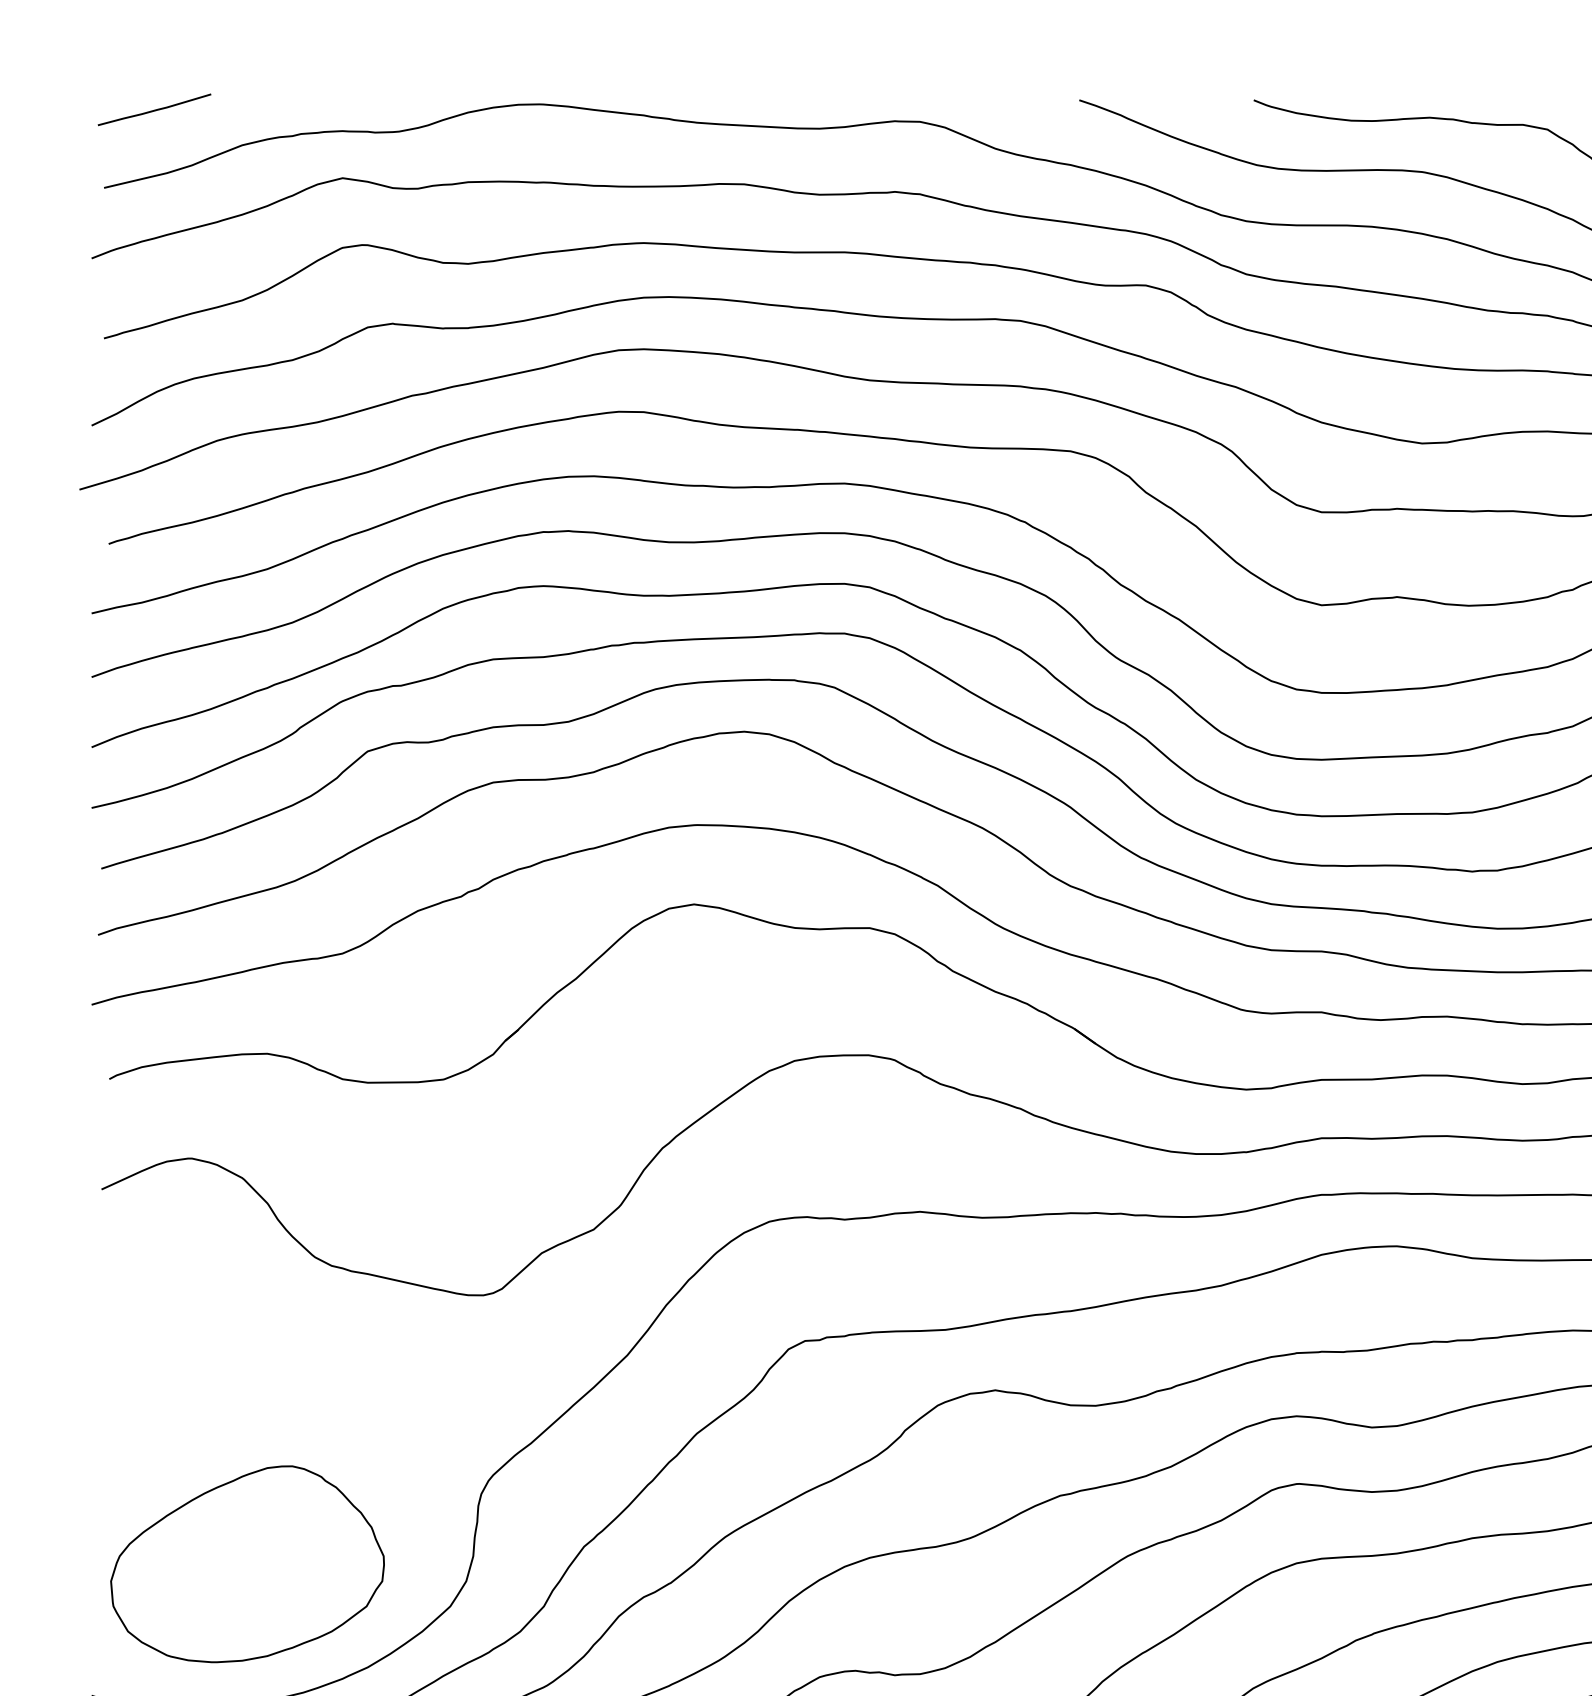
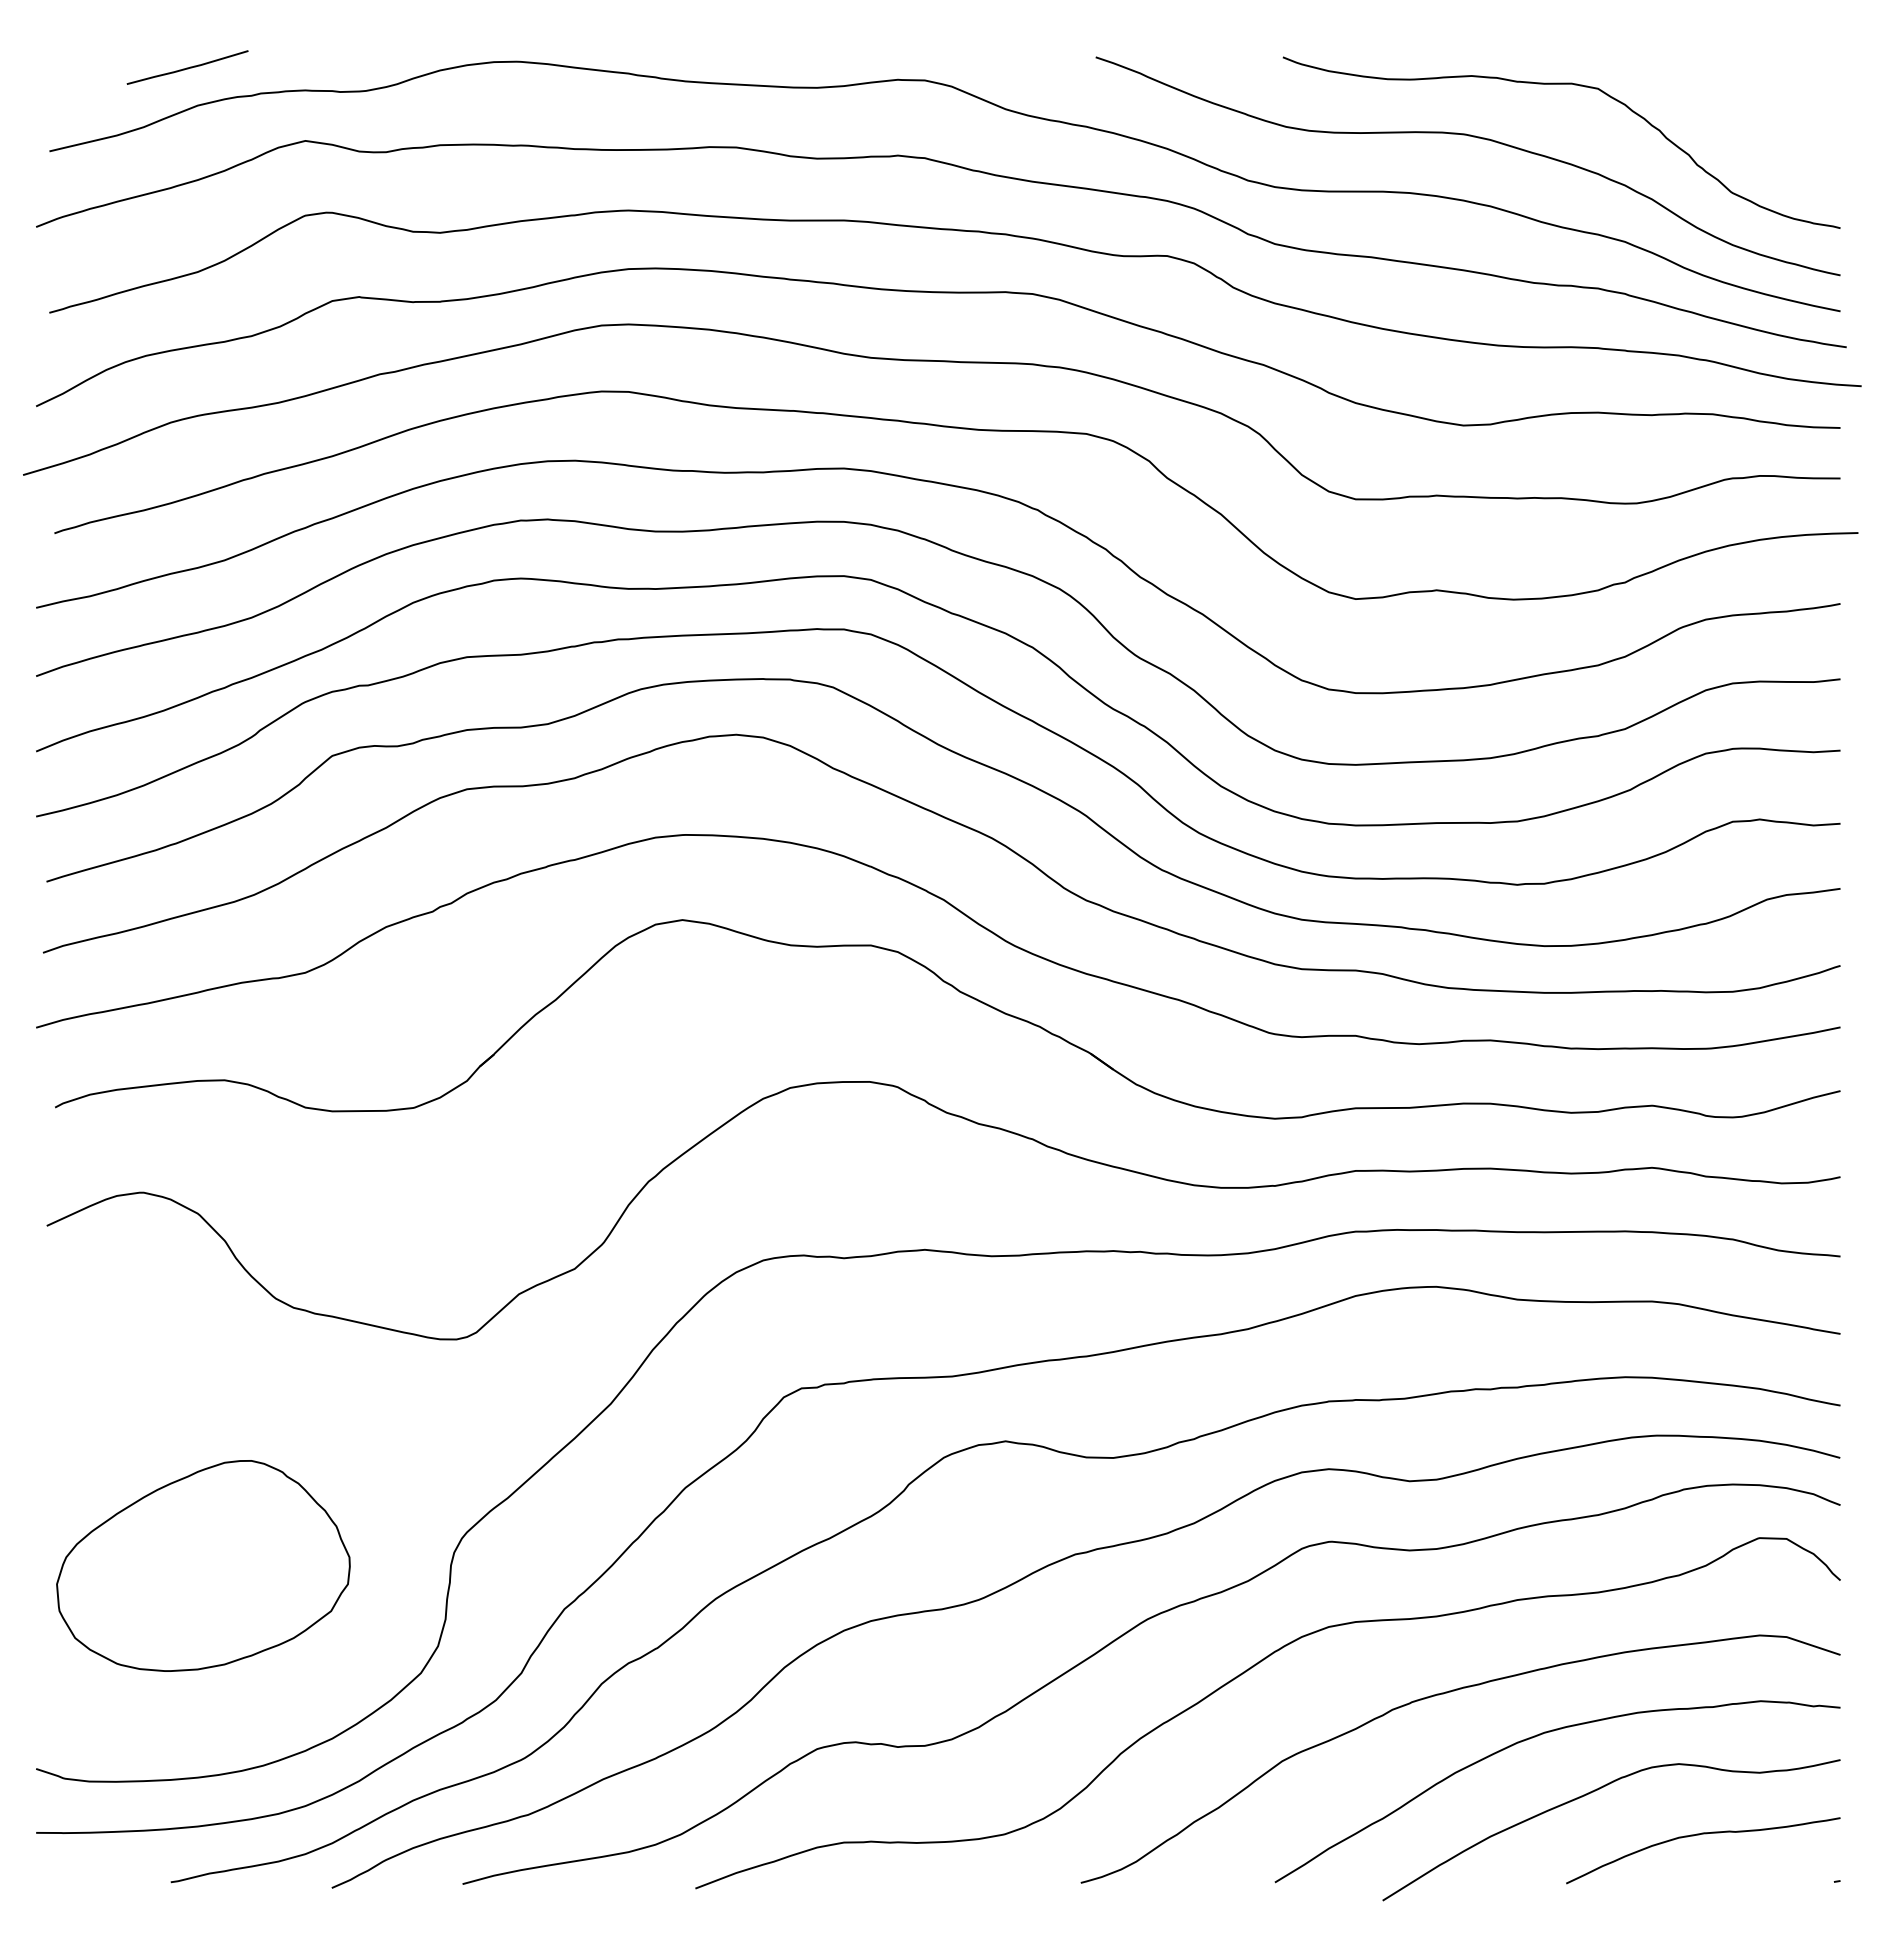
curve: (154, 109) -> (187, 67), moved
part: (247, 1563) -> (203, 1565), moved

